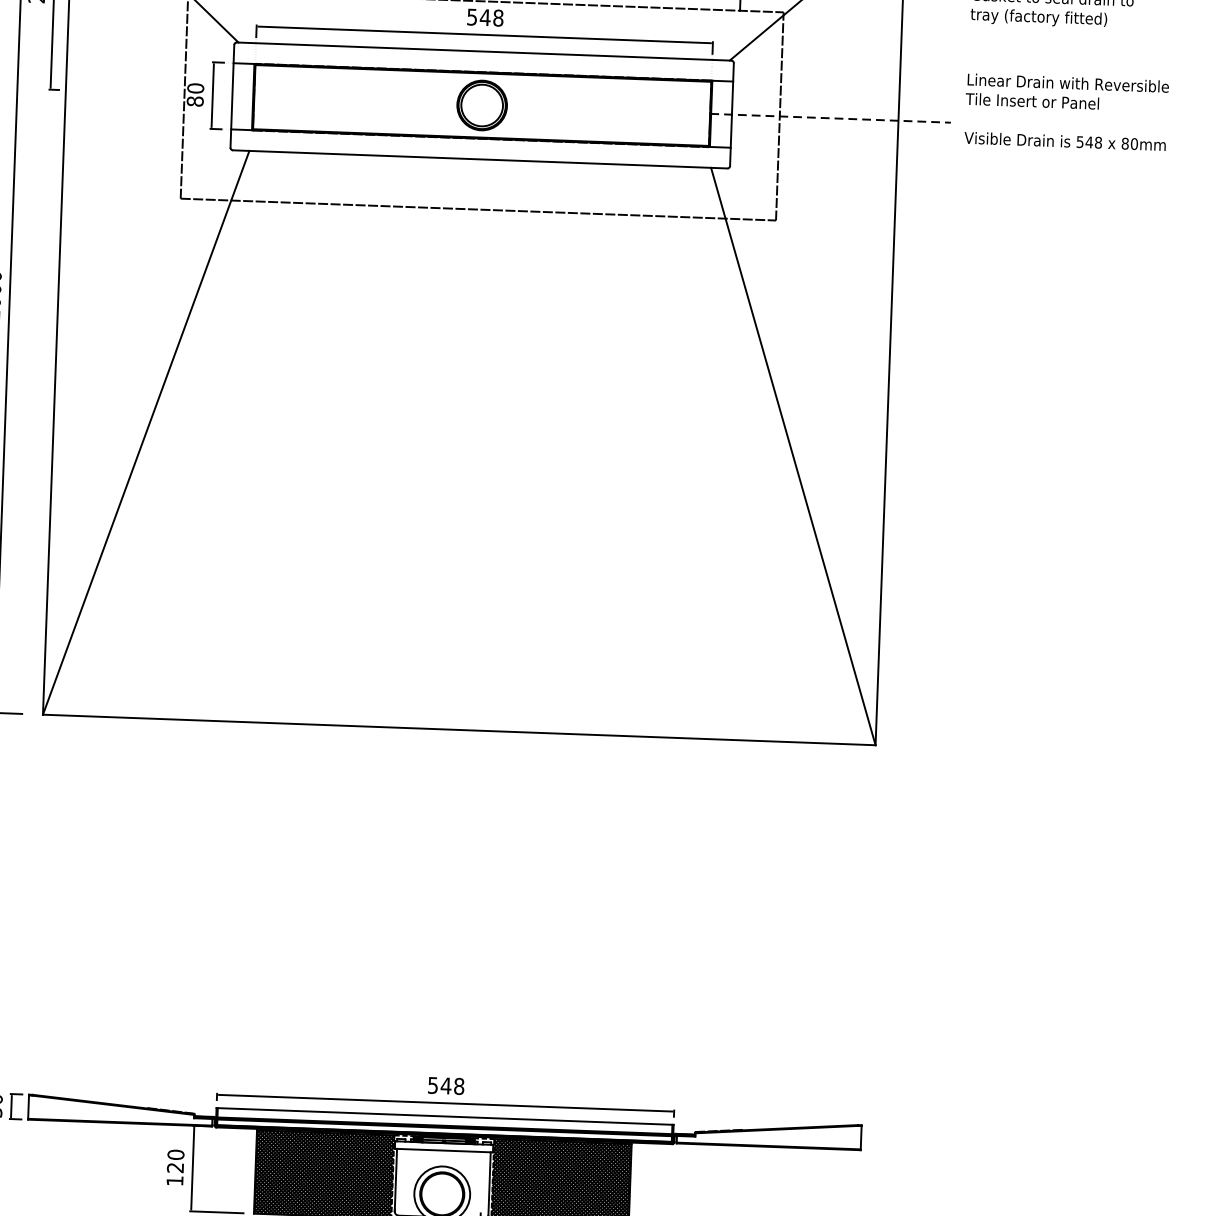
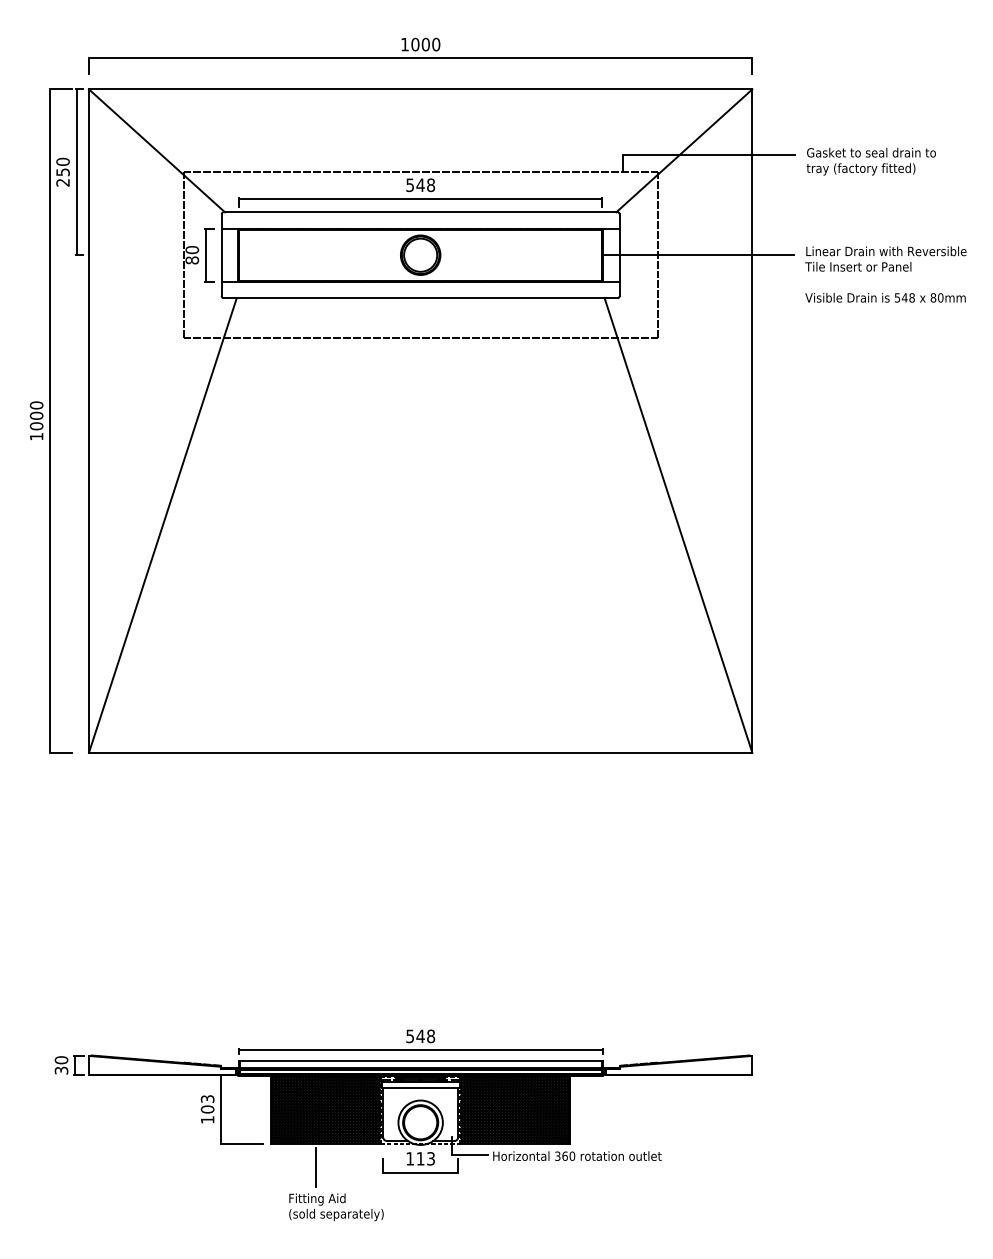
text: (1066, 112) -> (885, 274), moved
line: (830, 118) -> (698, 255), dashed -> solid
text: (175, 1161) -> (207, 1104), 120 -> 103

